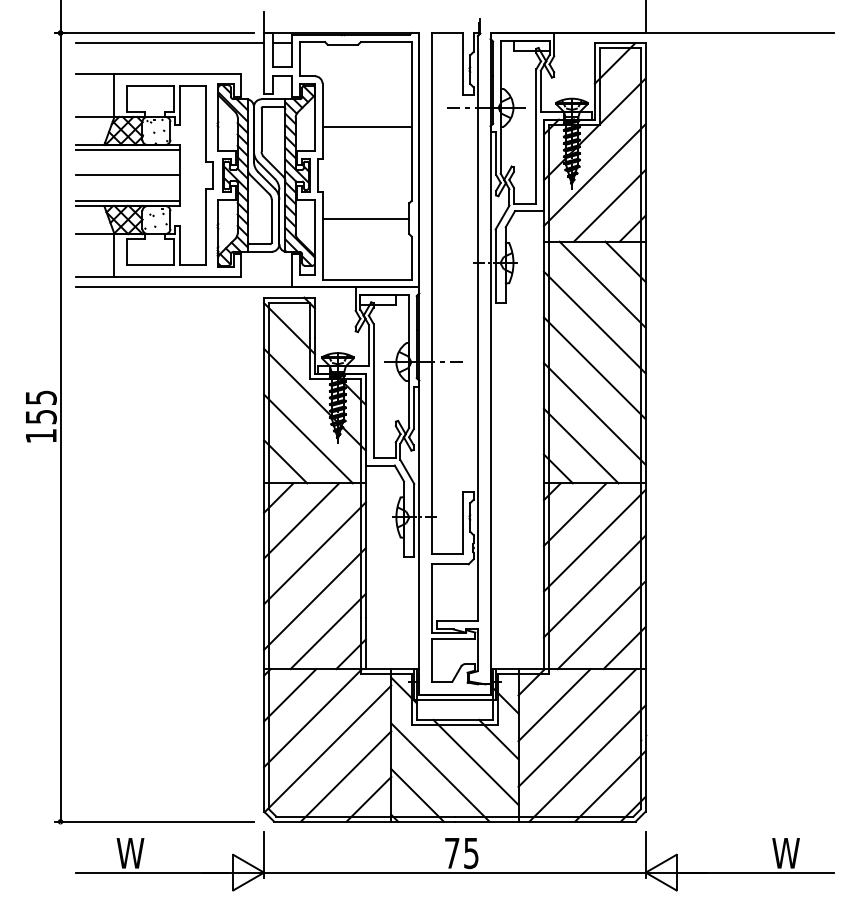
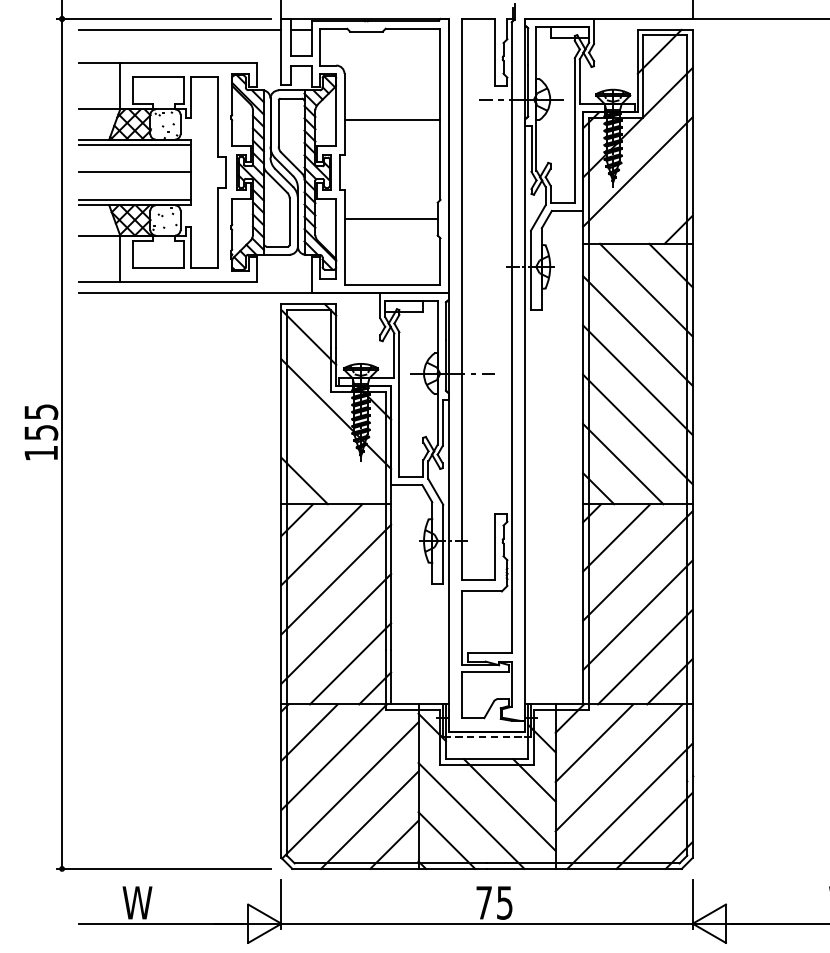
line: (609, 205) -> (653, 204), removed
line: (308, 438) -> (329, 455), removed
line: (452, 699) -> (484, 737), solid -> dashed

